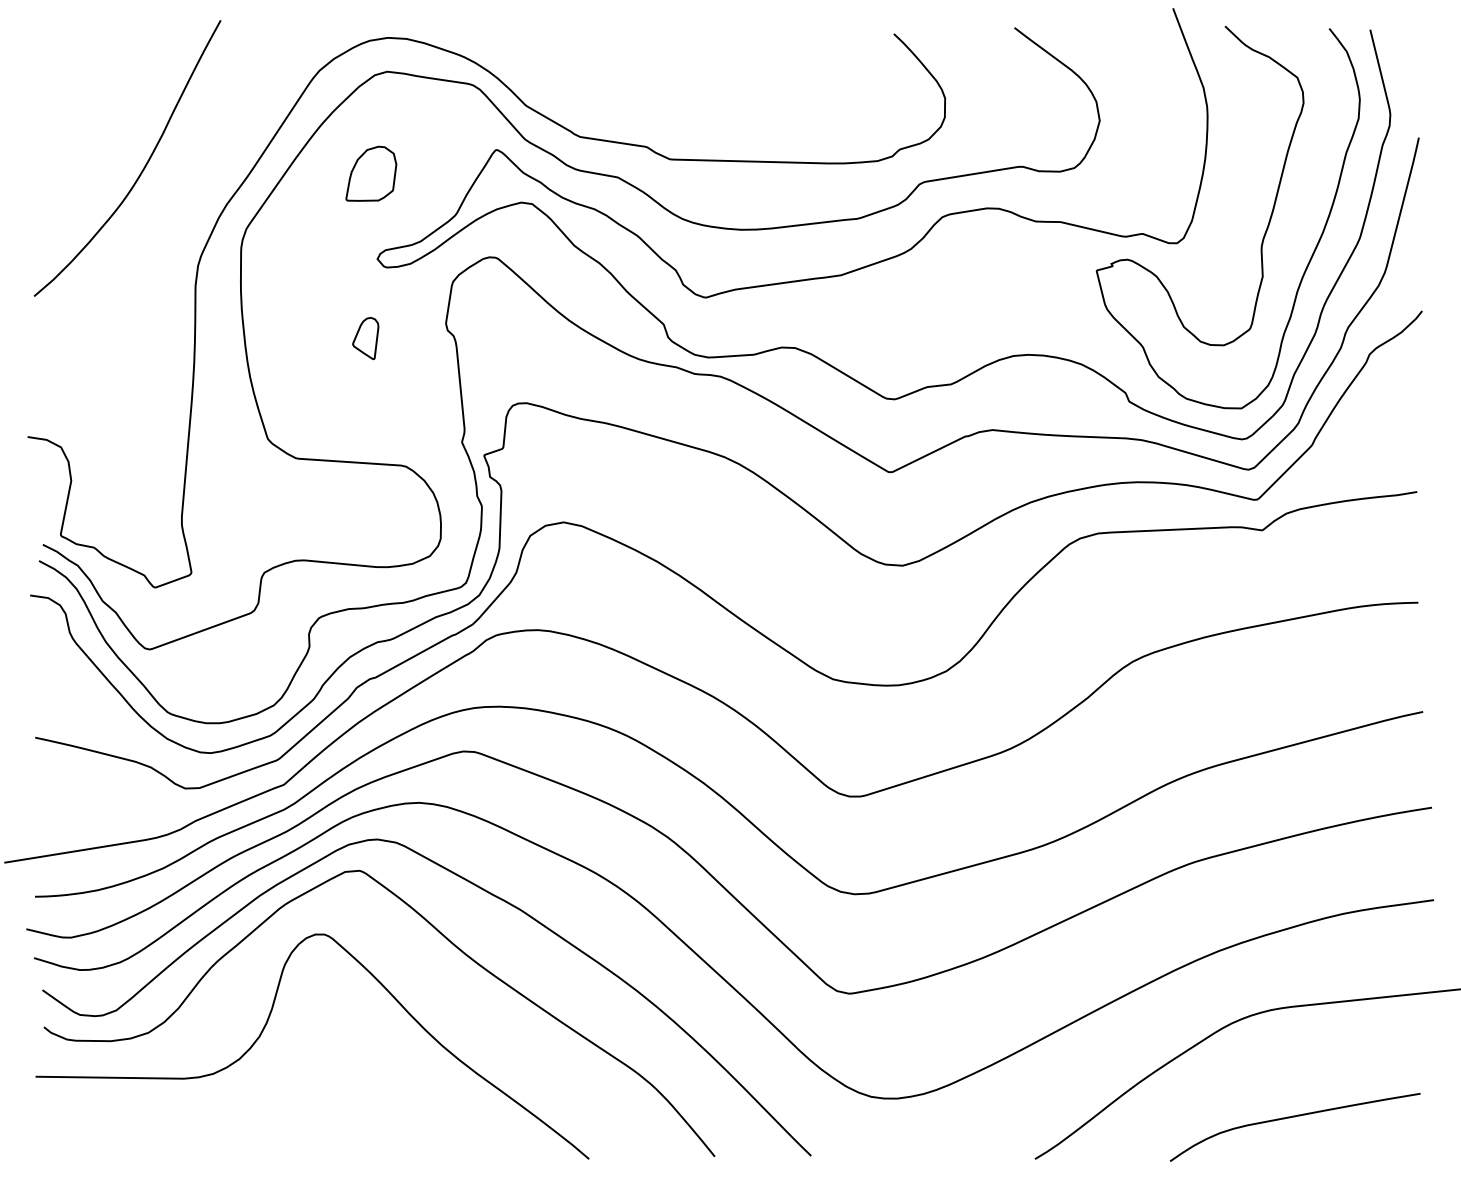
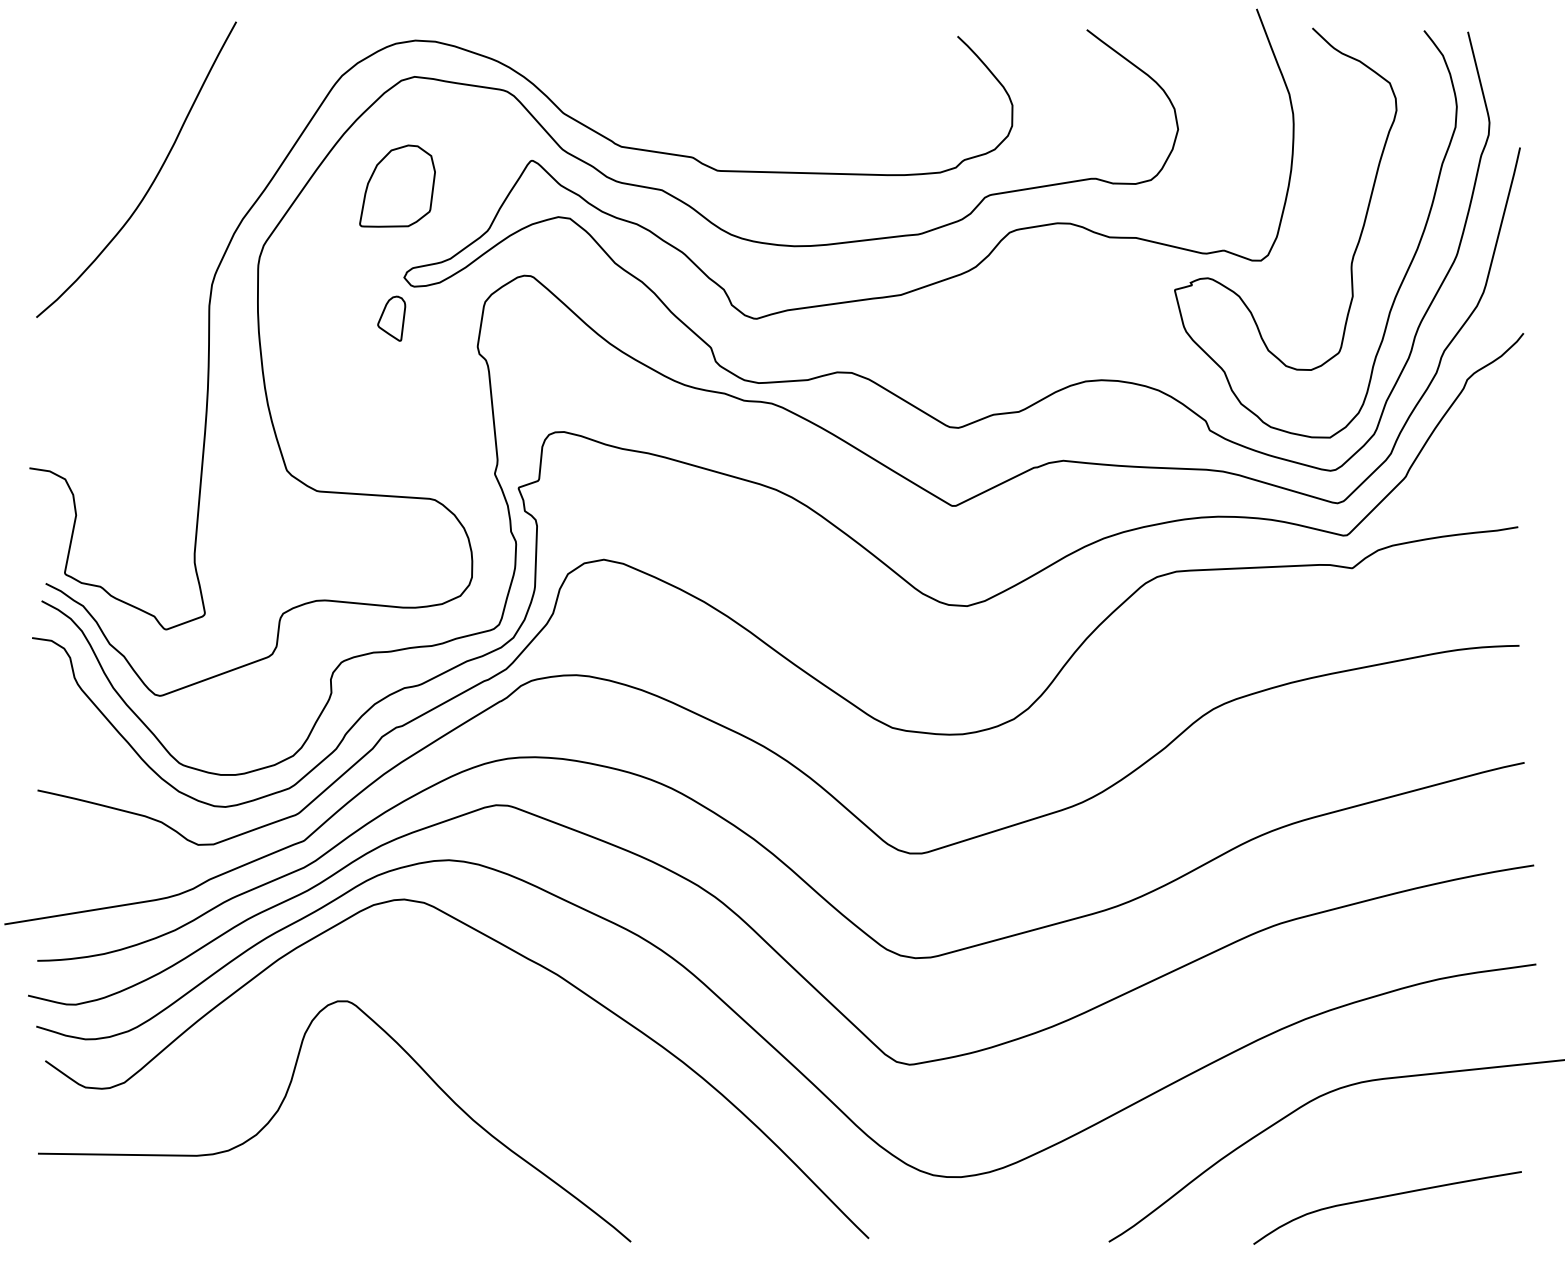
part: (371, 174) -> (397, 186), size x1.4
part: (365, 338) -> (391, 318), moved
curve: (443, 937) -> (475, 1004), removed

